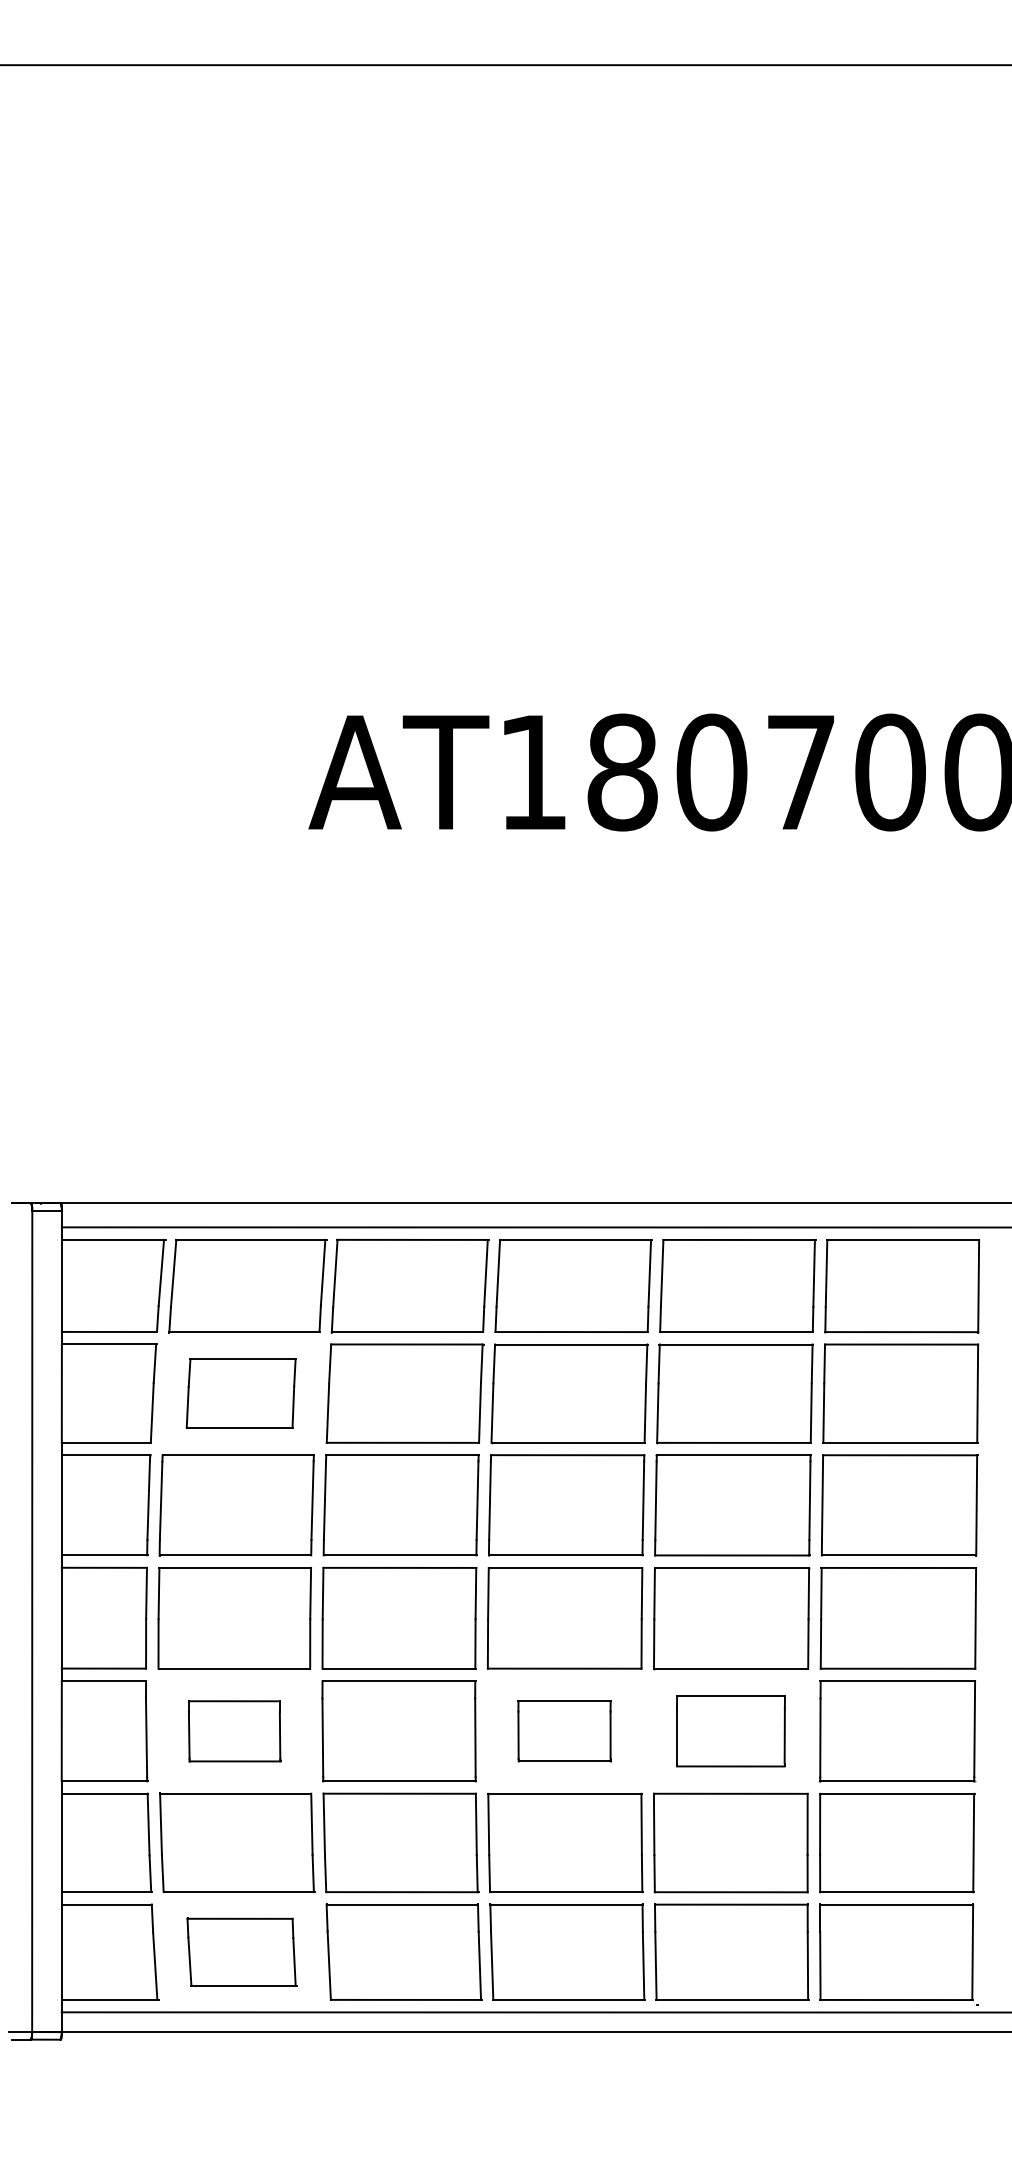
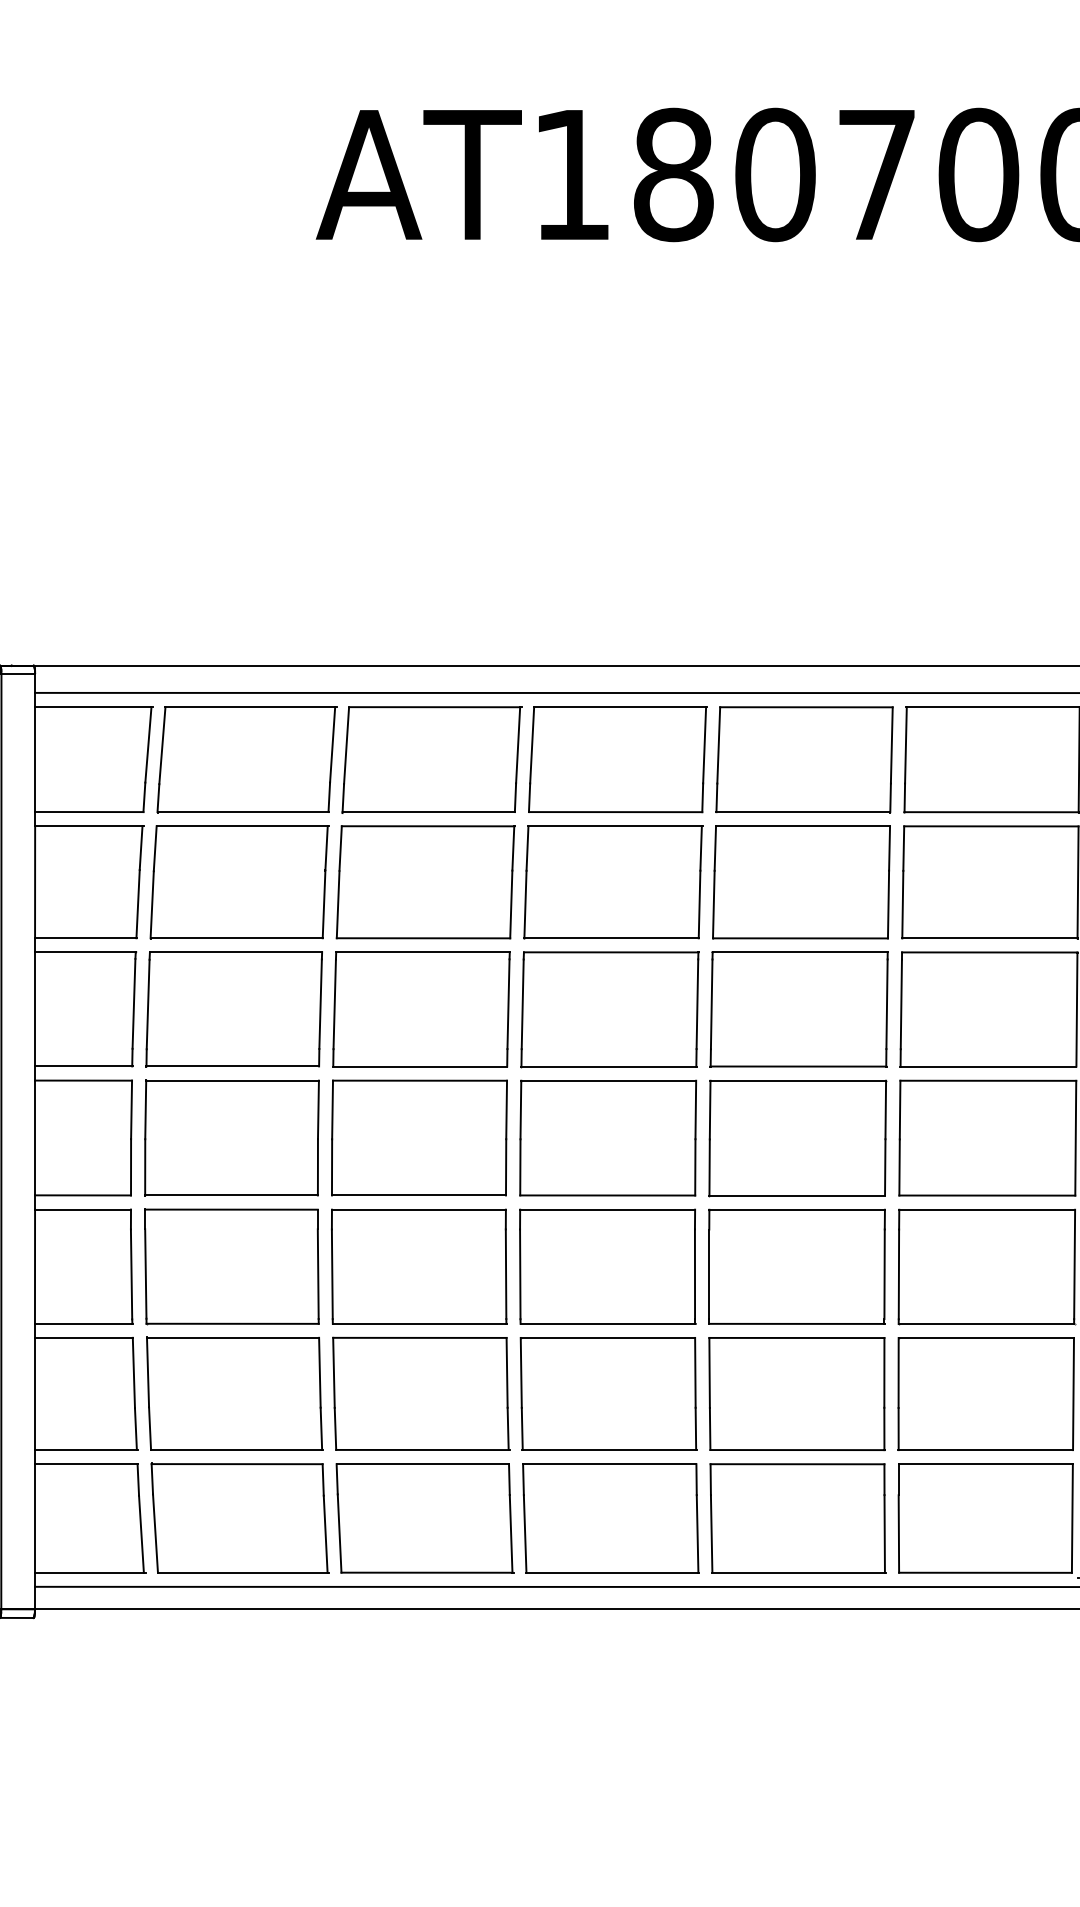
part: (241, 1393) -> (239, 882), size x1.43
part: (234, 1731) -> (231, 1267), size x1.67
part: (564, 1731) -> (607, 1267), size x1.67
part: (730, 1731) -> (796, 1267), size x1.43
part: (241, 1951) -> (239, 1517), size x1.43

